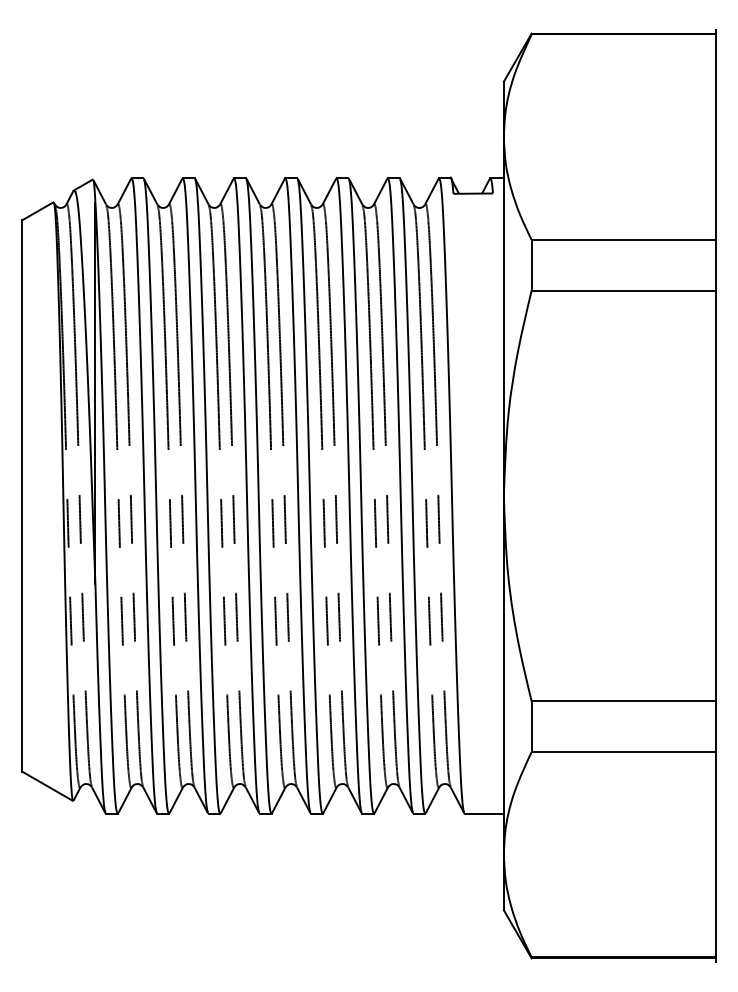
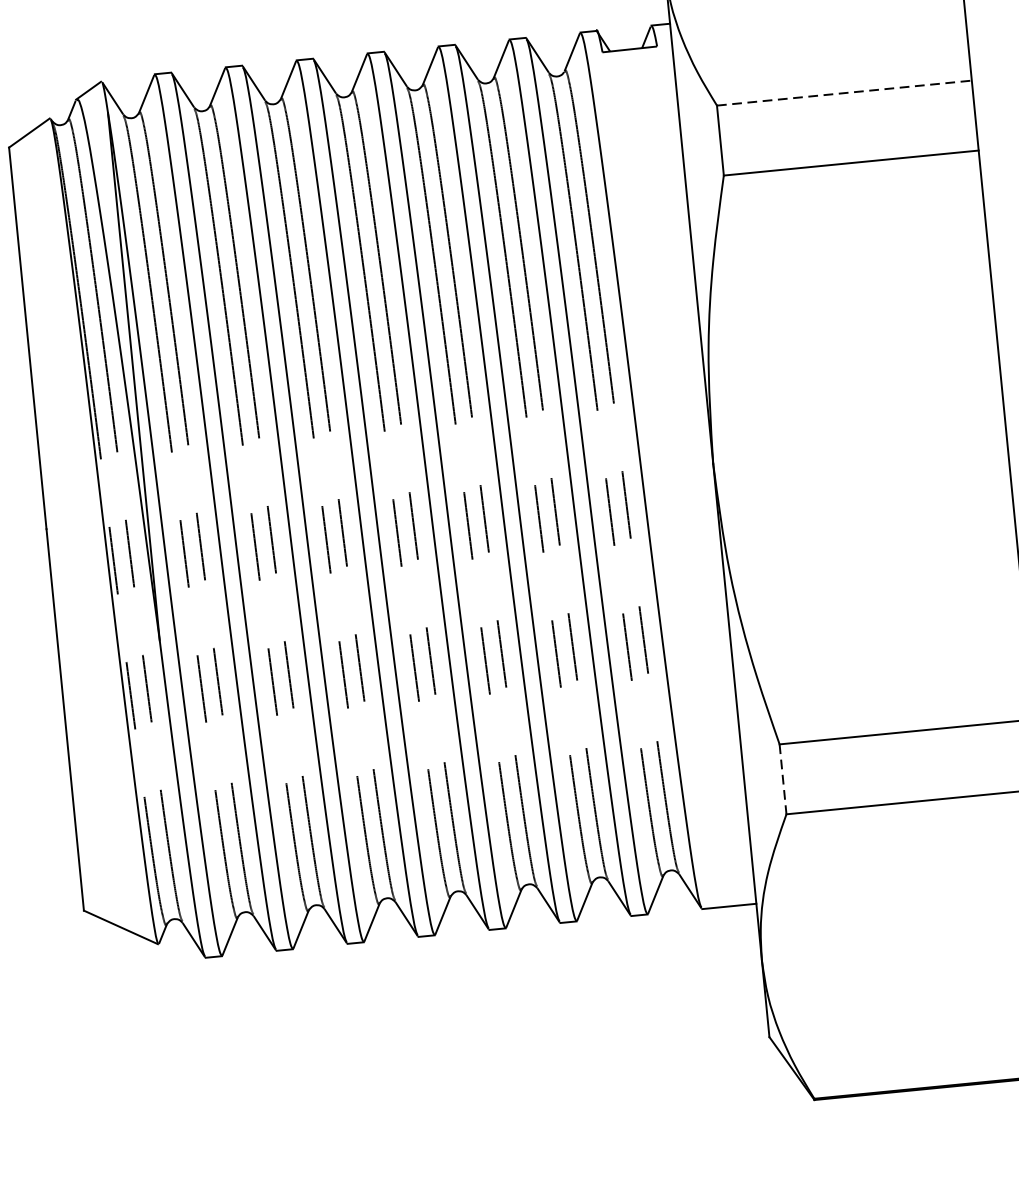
line: (624, 239) -> (845, 92), solid -> dashed
line: (531, 727) -> (782, 780), solid -> dashed

